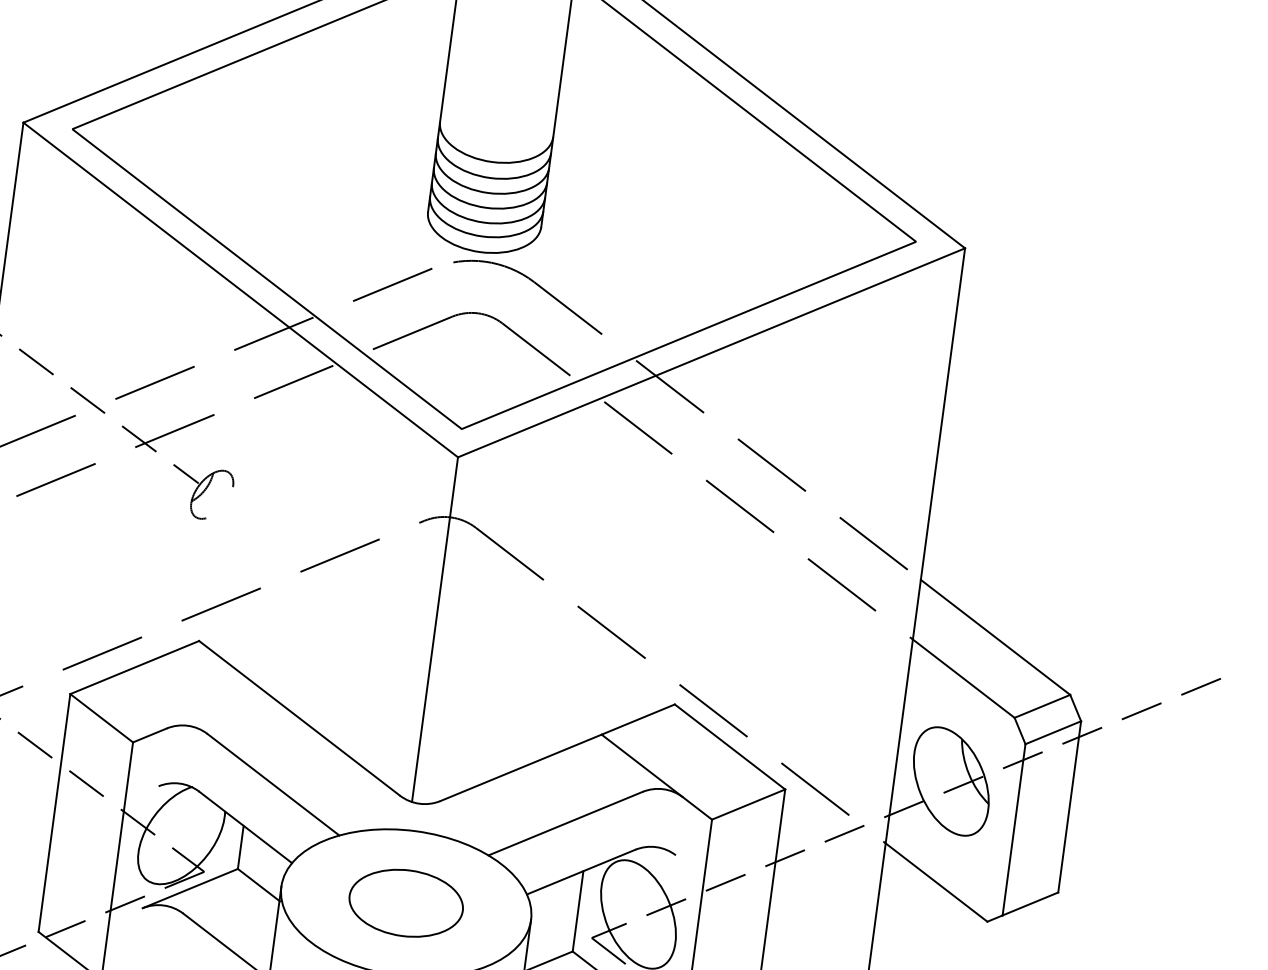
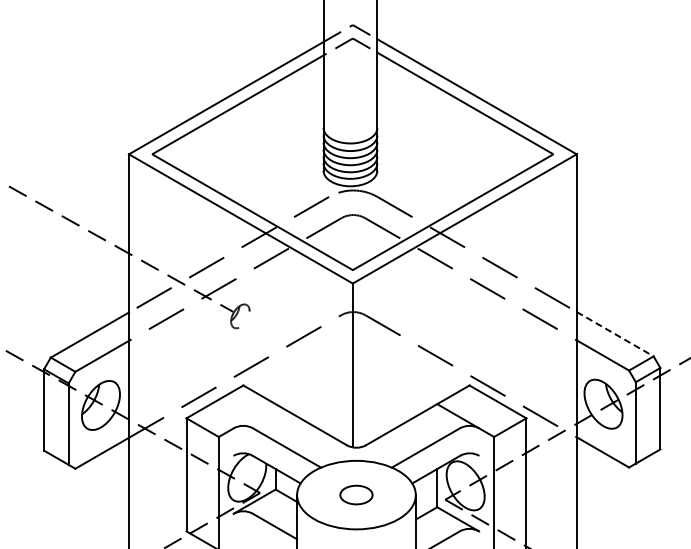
line: (996, 638) -> (615, 334), solid -> dashed
part: (406, 902) -> (356, 494), size x0.6

